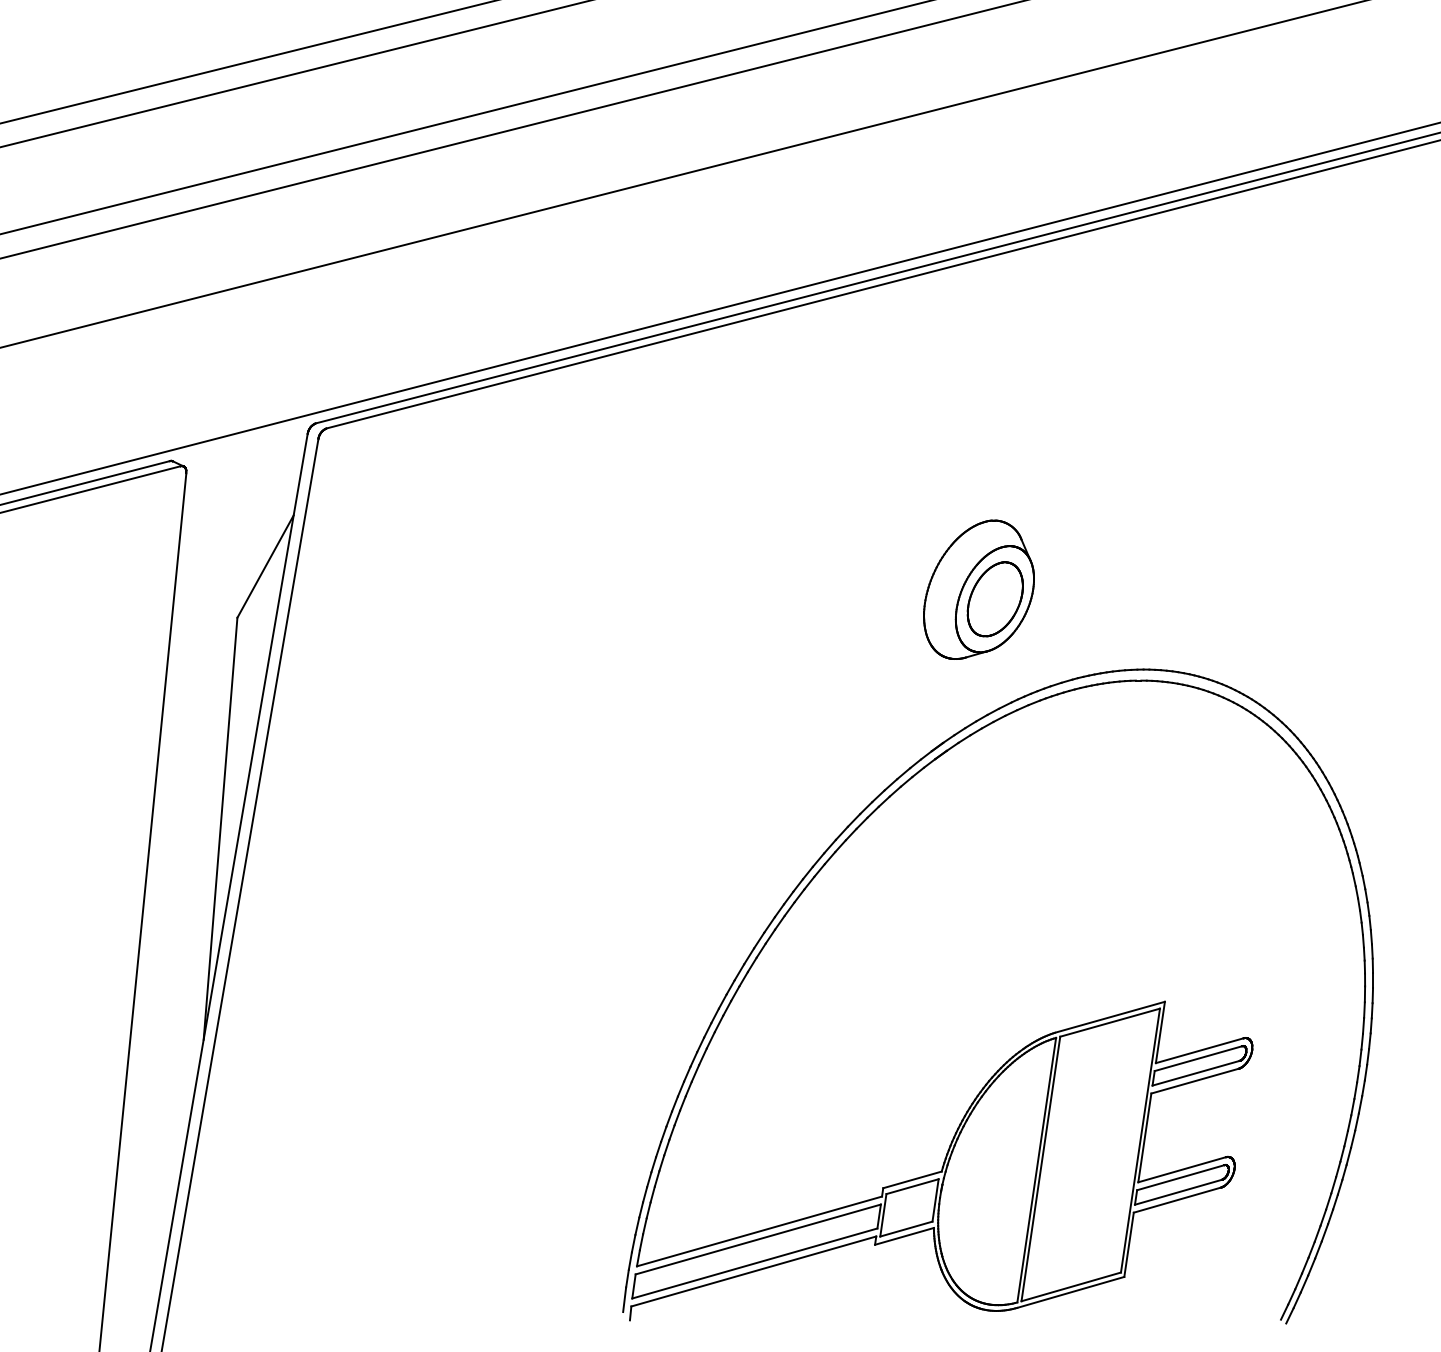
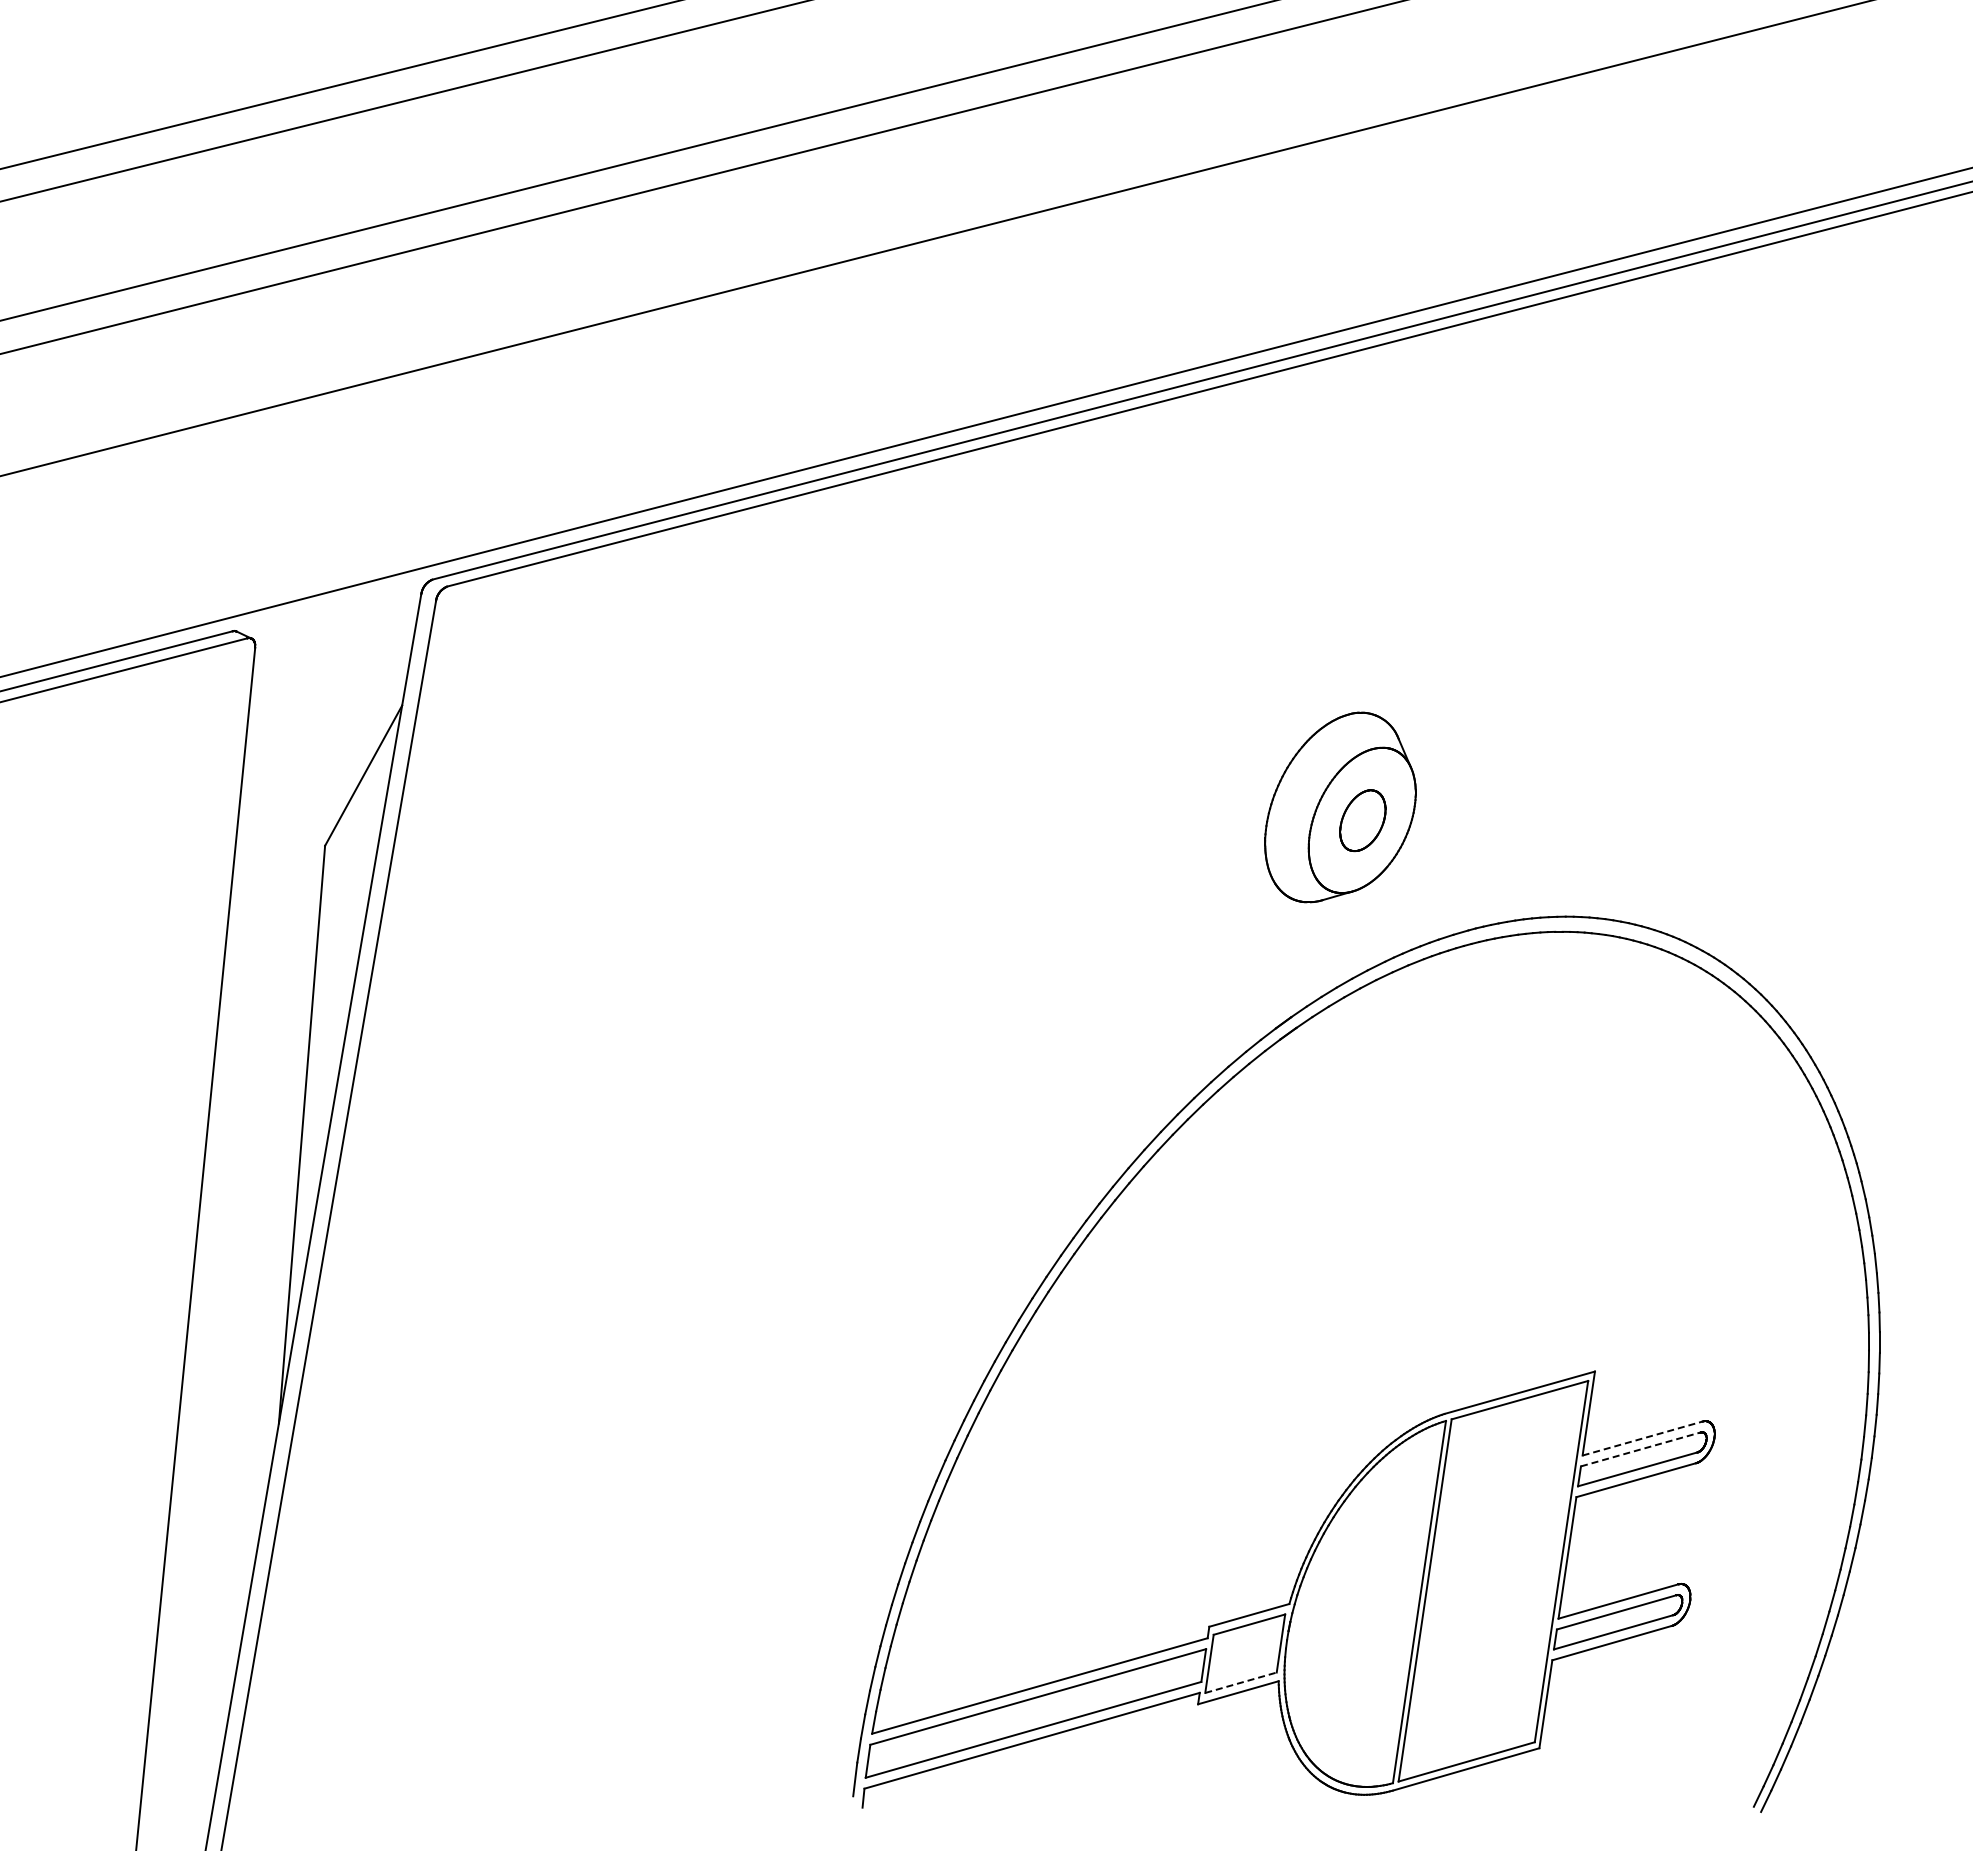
part: (995, 599) -> (1362, 820), size x0.6
line: (1200, 1050) -> (1643, 1438), solid -> dashed
line: (1198, 1058) -> (1641, 1449), solid -> dashed
line: (906, 1228) -> (1241, 1682), solid -> dashed

